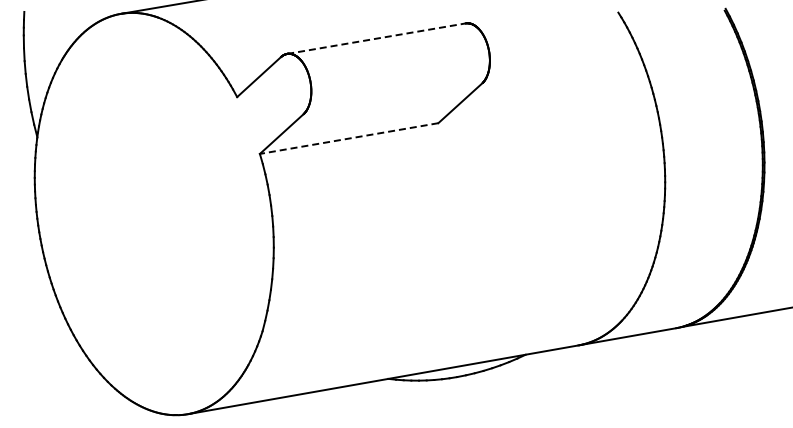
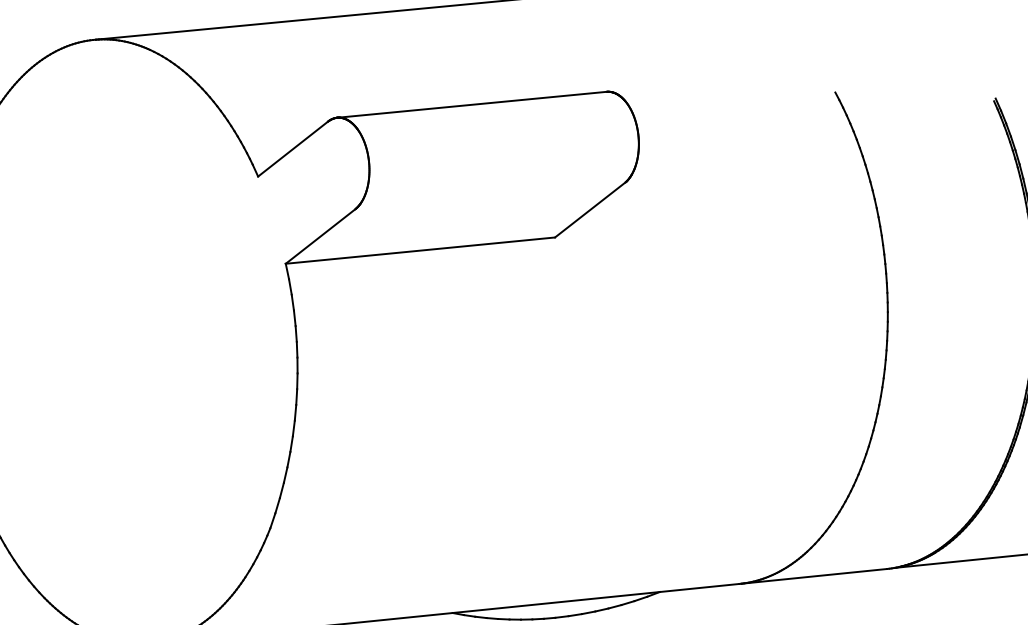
line: (376, 38) -> (472, 104), dashed -> solid
line: (349, 138) -> (420, 250), dashed -> solid

